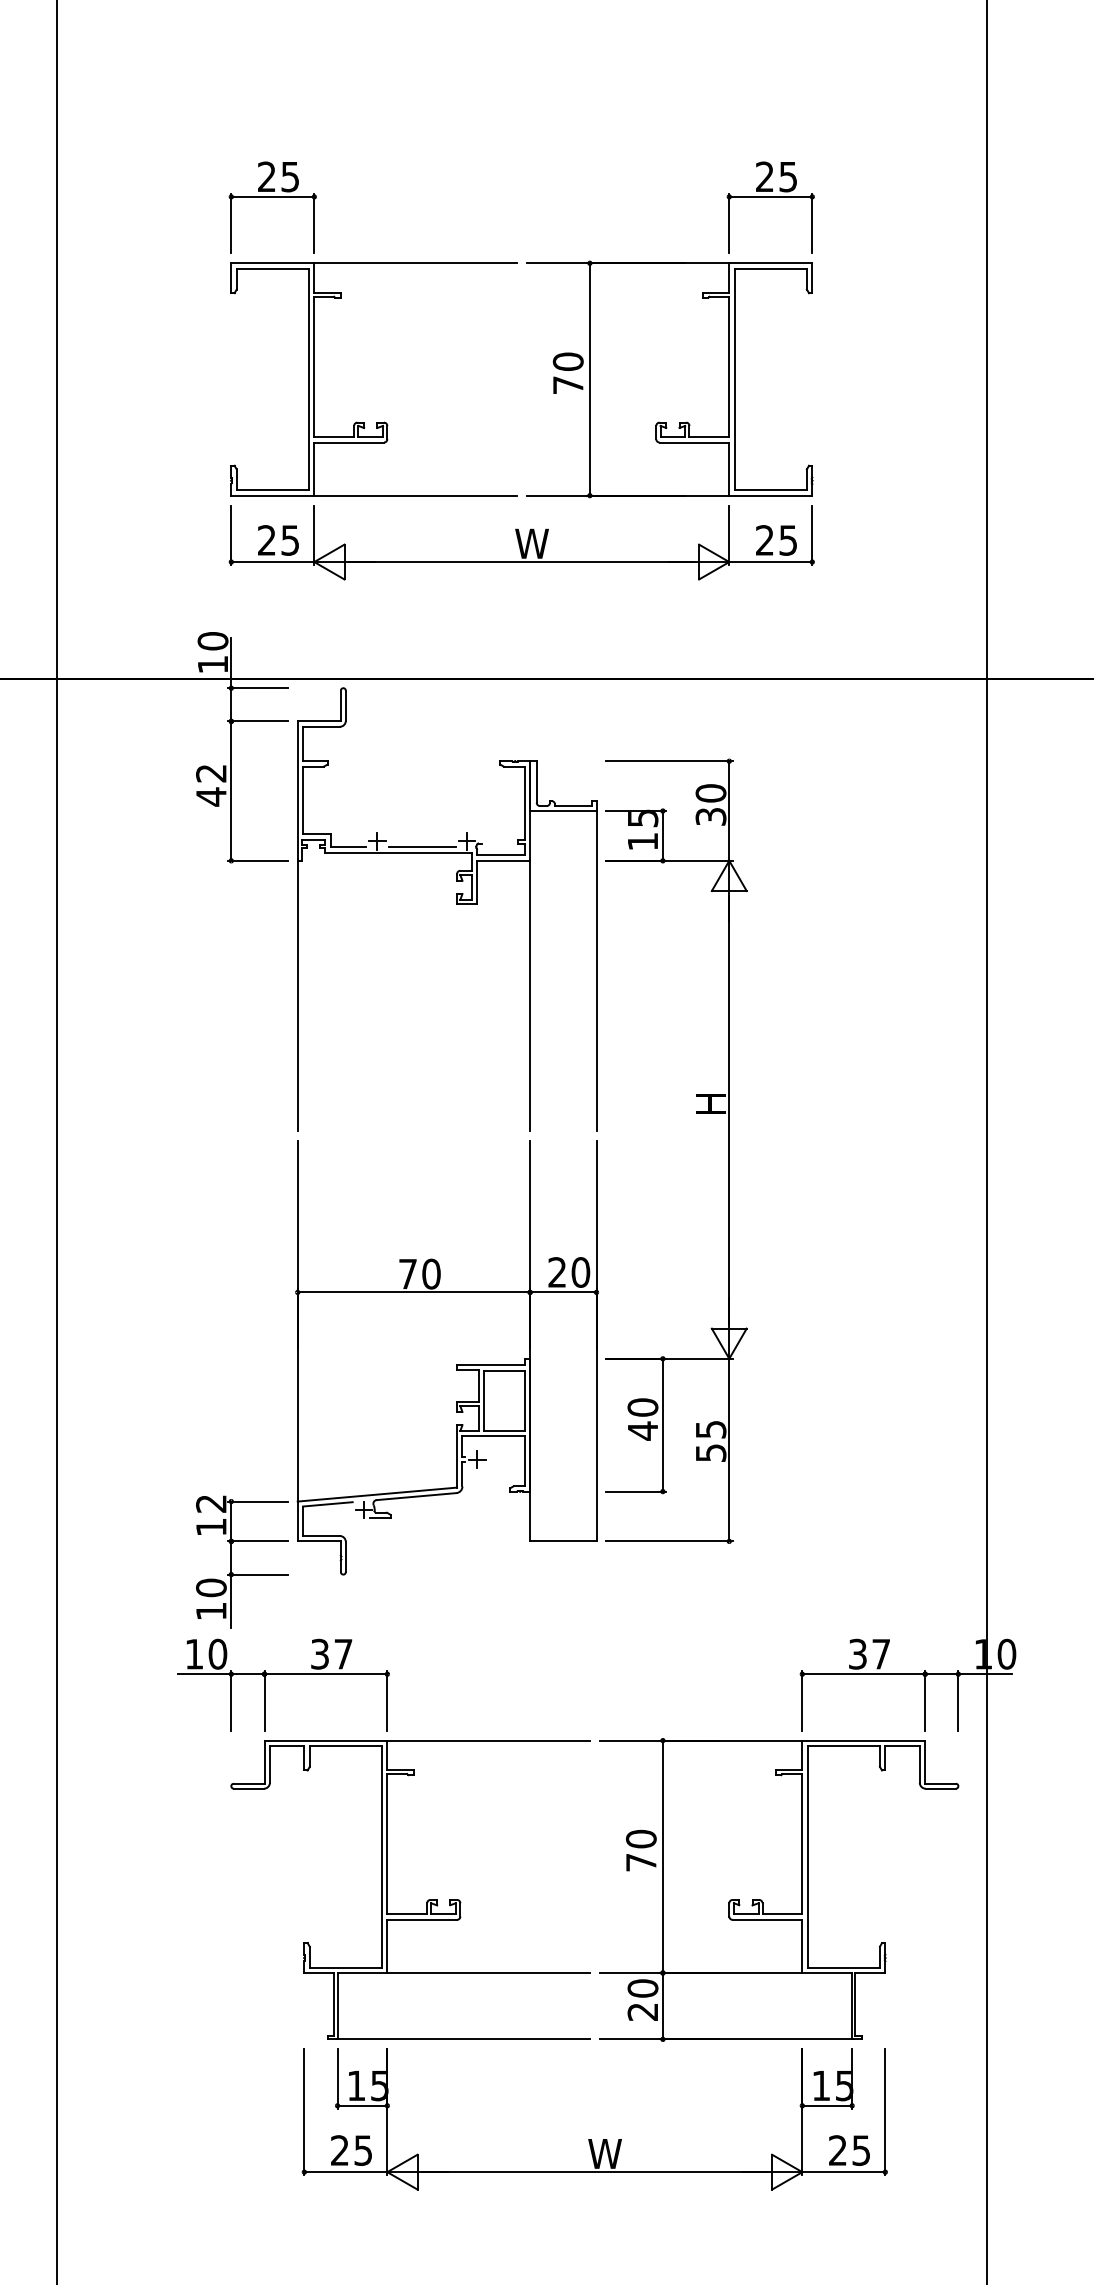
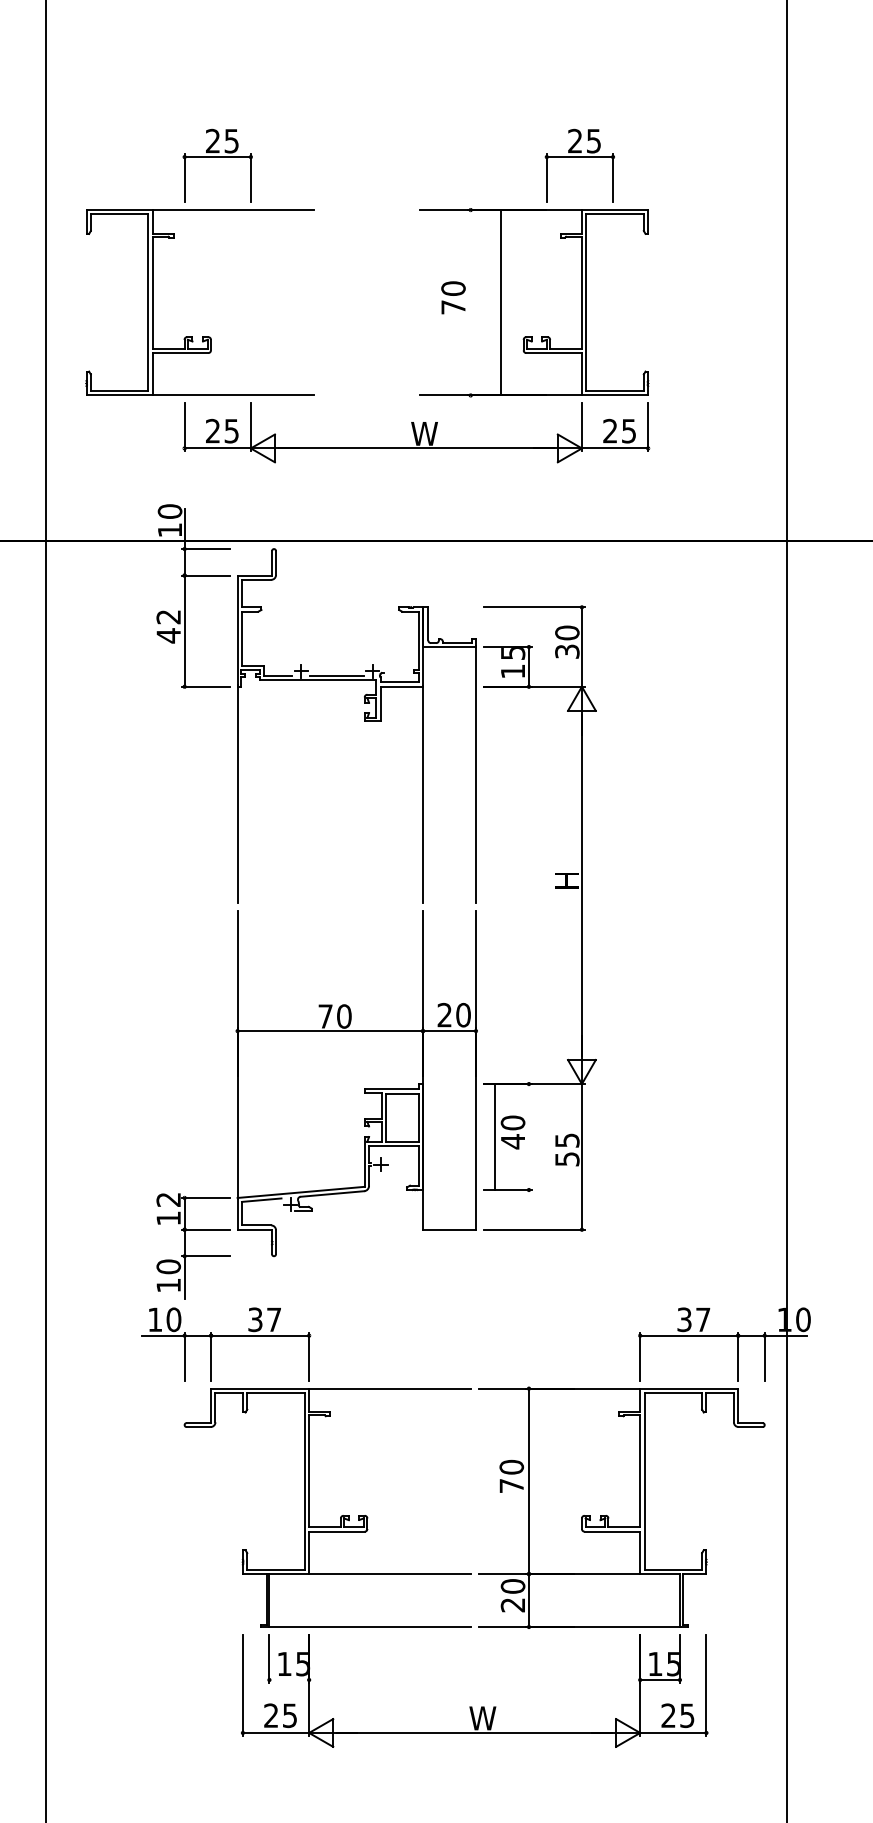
part: (770, 197) -> (579, 157), moved
line: (589, 379) -> (500, 302), moved
part: (376, 422) -> (202, 337), moved
line: (662, 1424) -> (495, 1136), moved
line: (362, 2105) -> (289, 1679), removed

